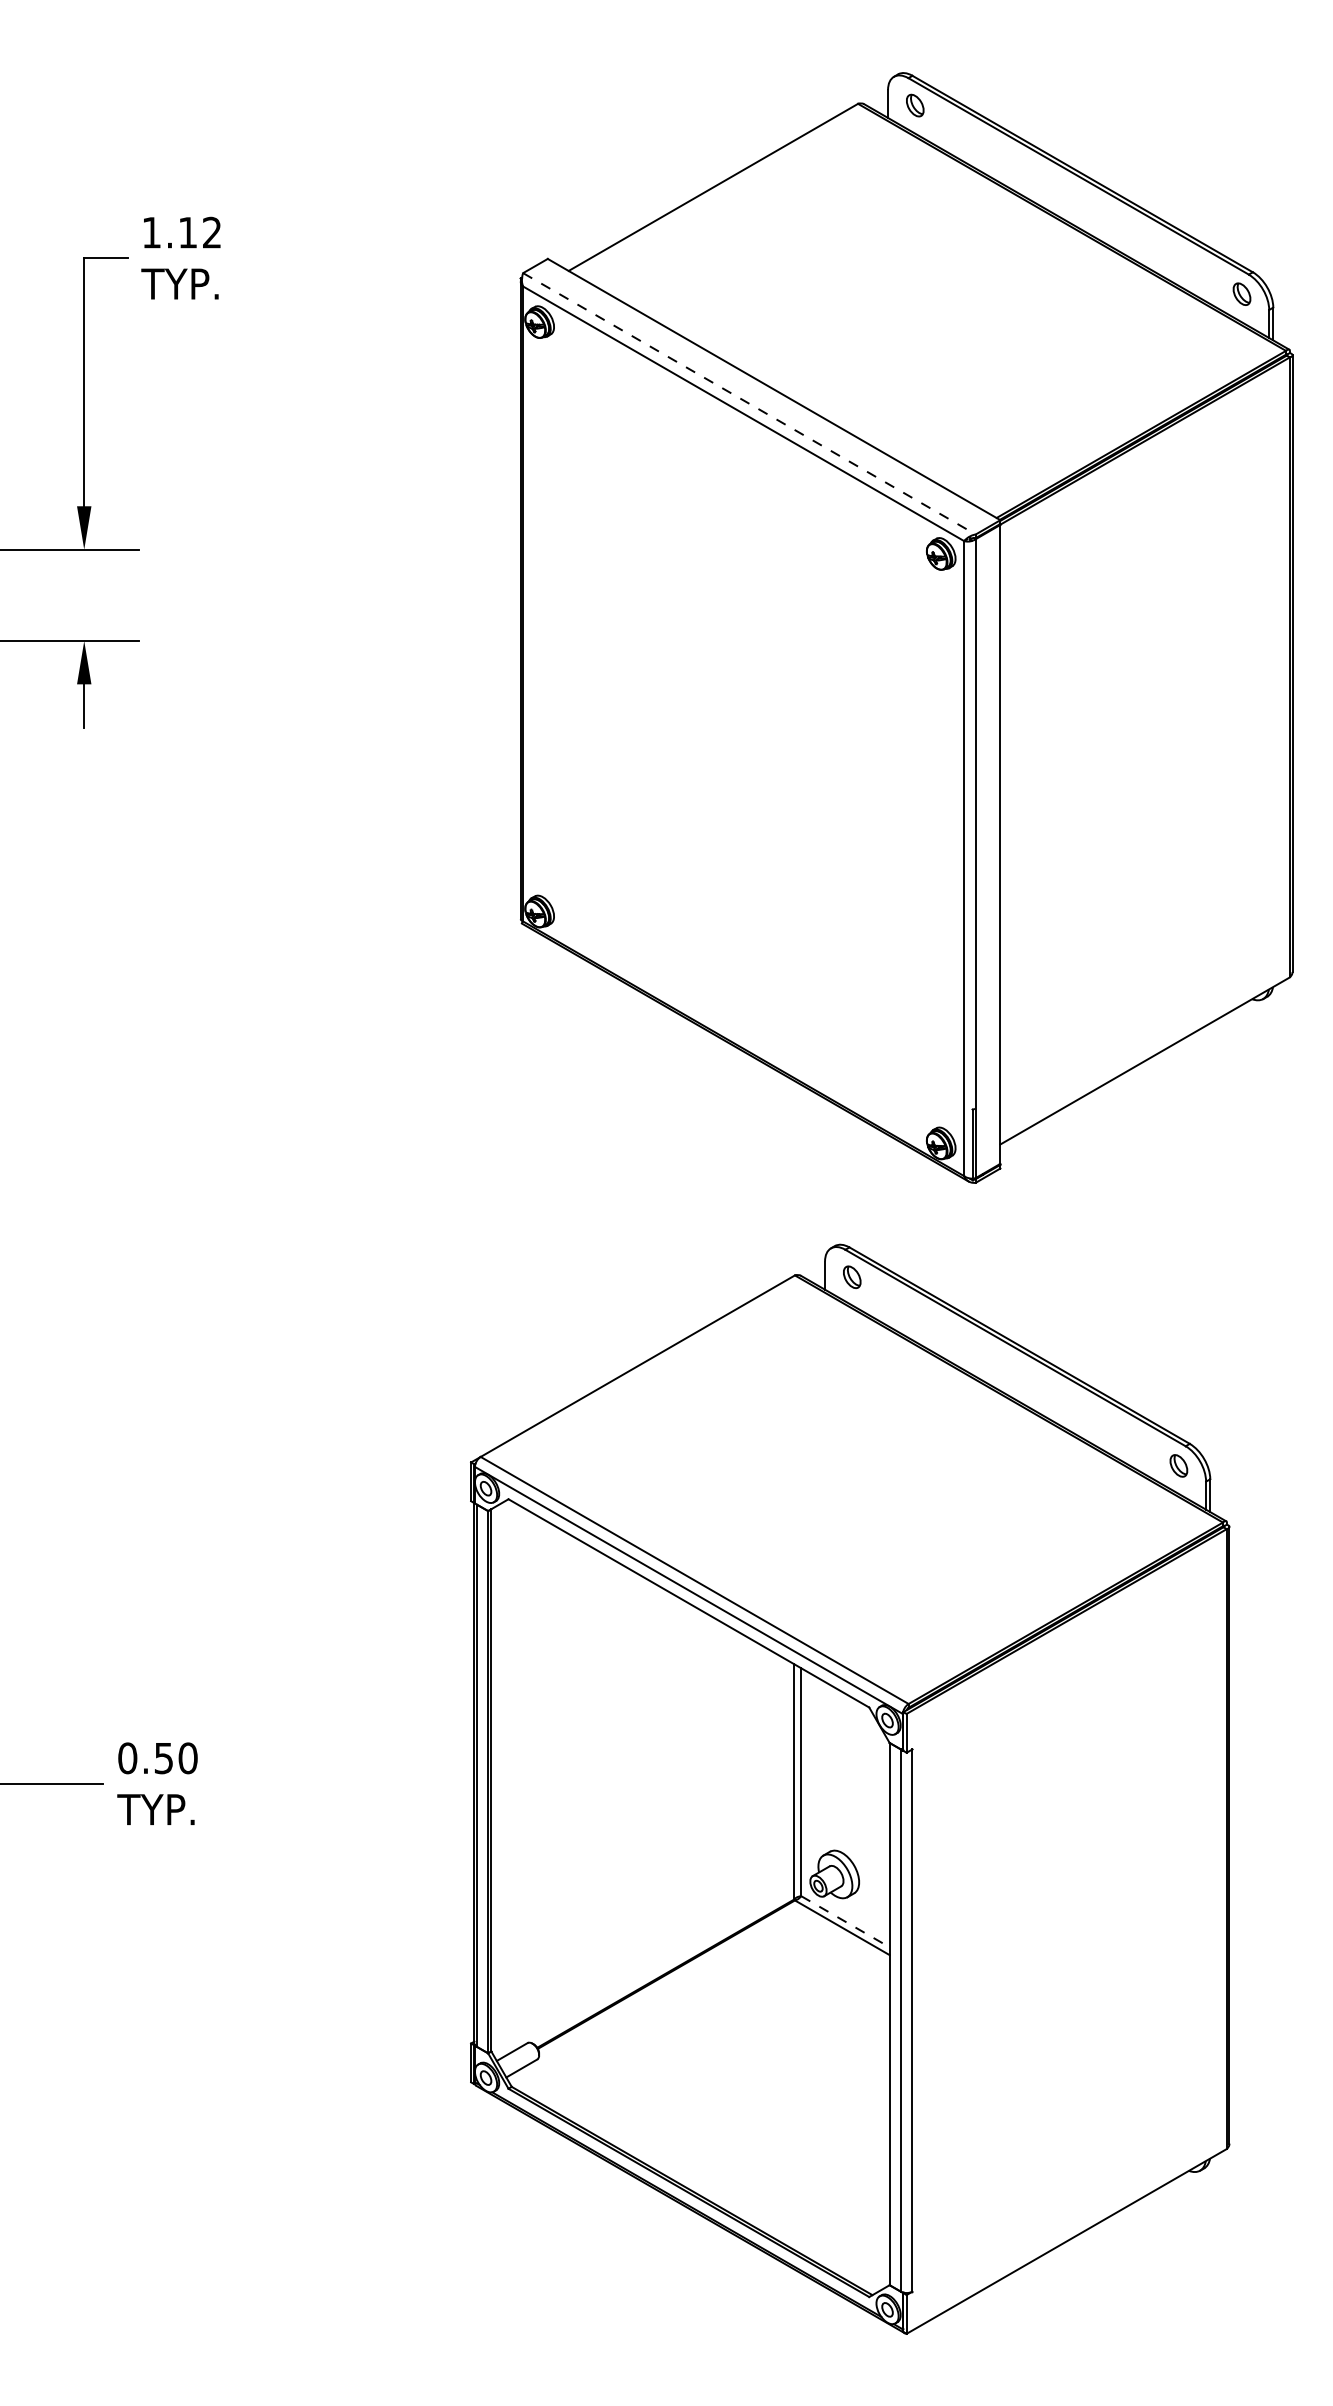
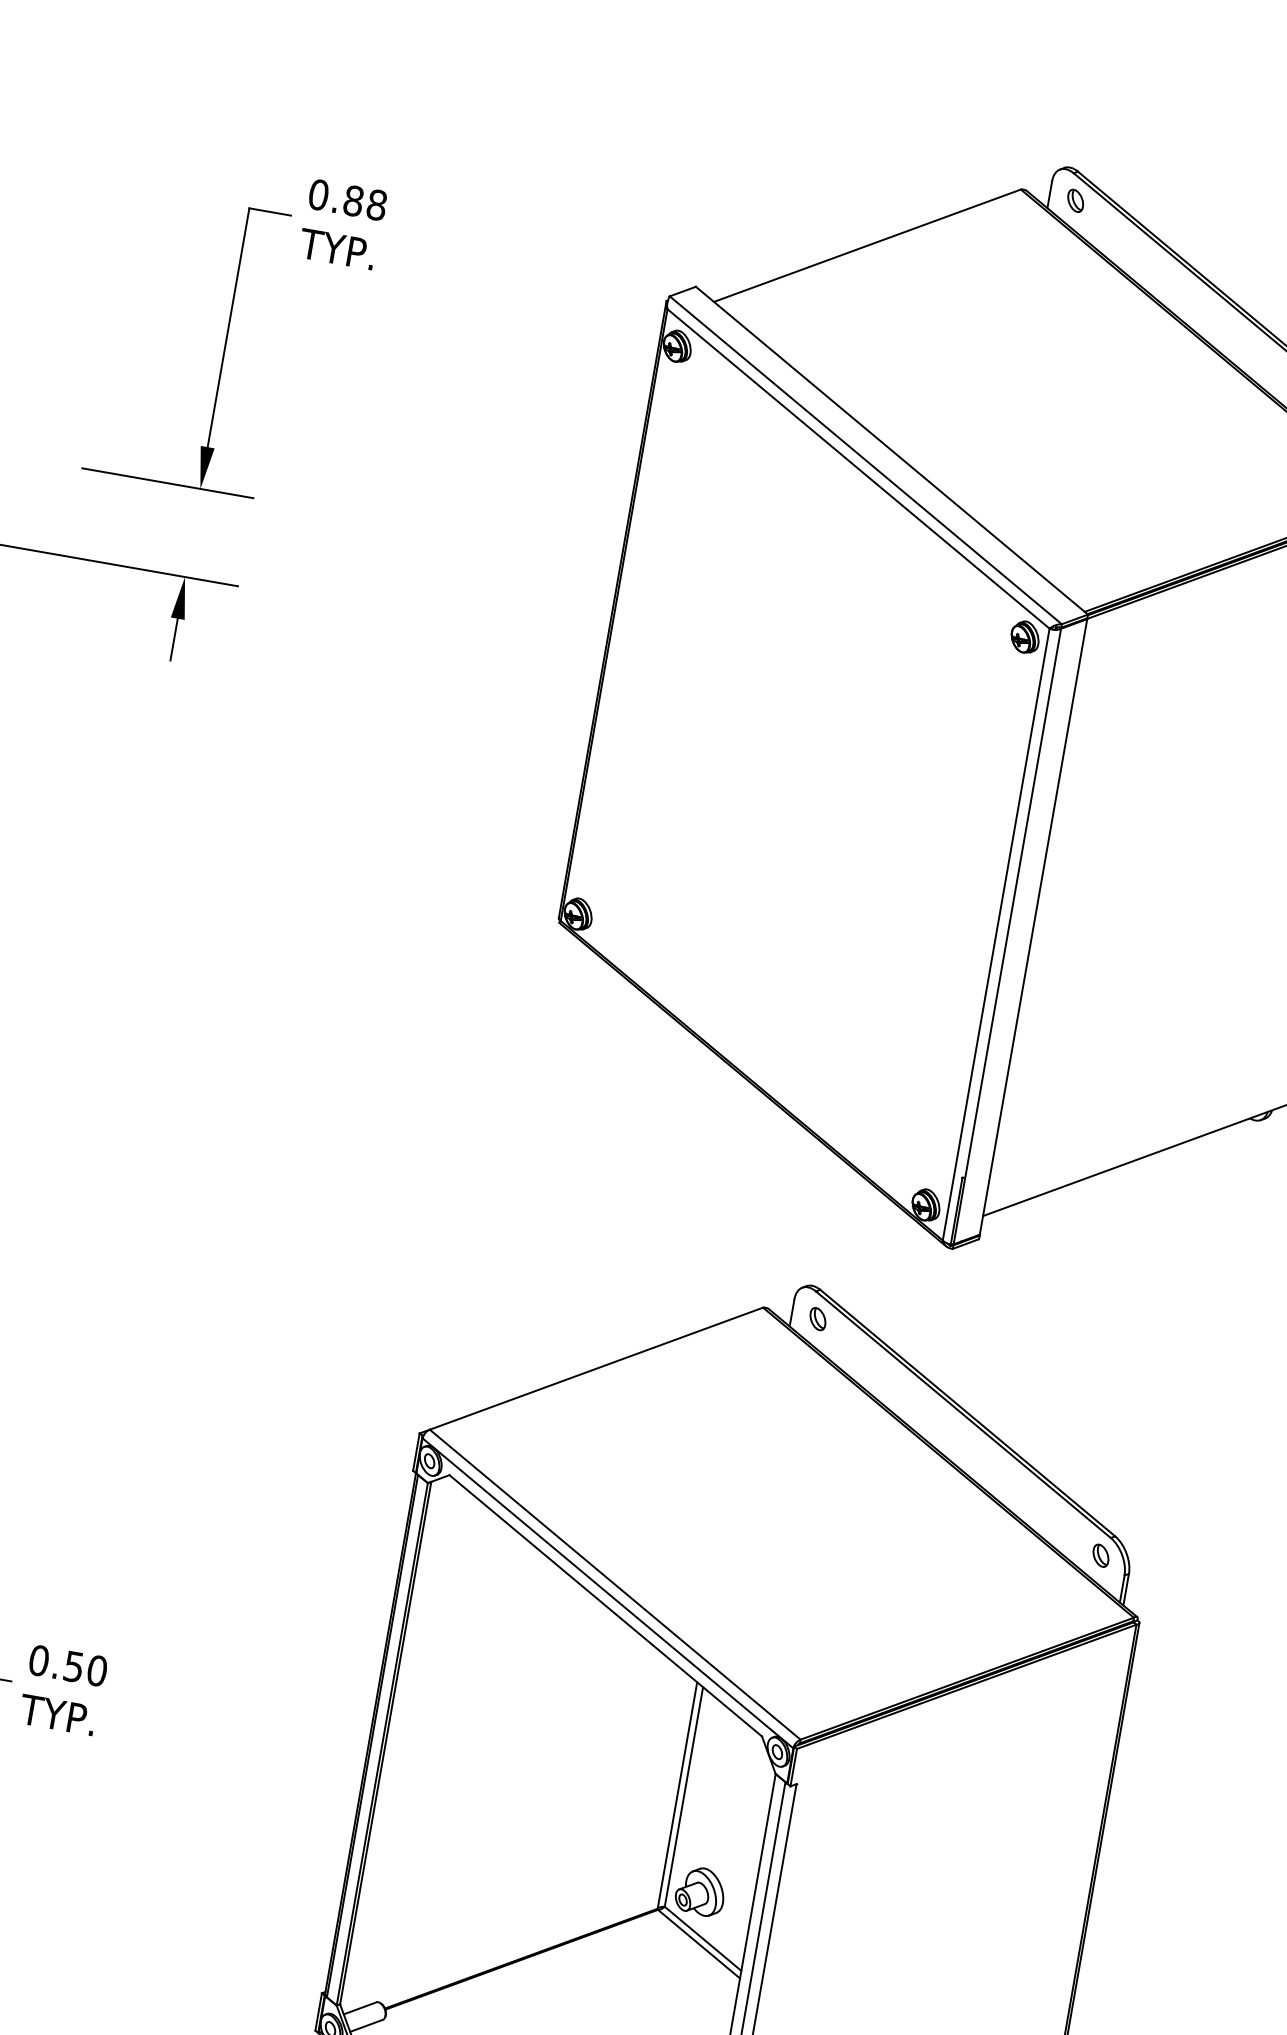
text: (181, 232) -> (347, 199), 1.12 -> 0.88
line: (749, 404) -> (865, 460), dashed -> solid
line: (845, 1921) -> (703, 1938), dashed -> solid

